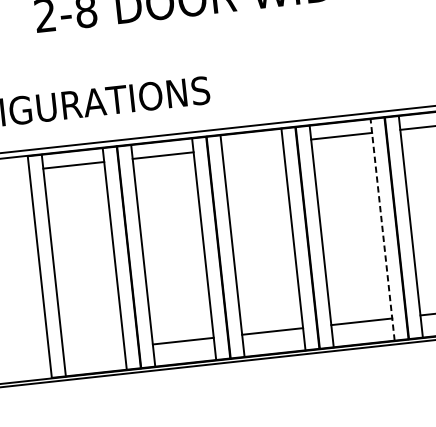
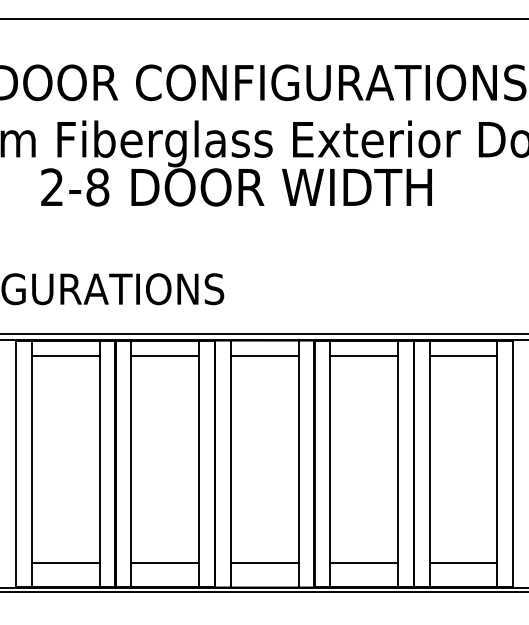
line: (252, 146) -> (264, 356), added
line: (382, 229) -> (398, 463), dashed -> solid
line: (93, 350) -> (65, 562), added

